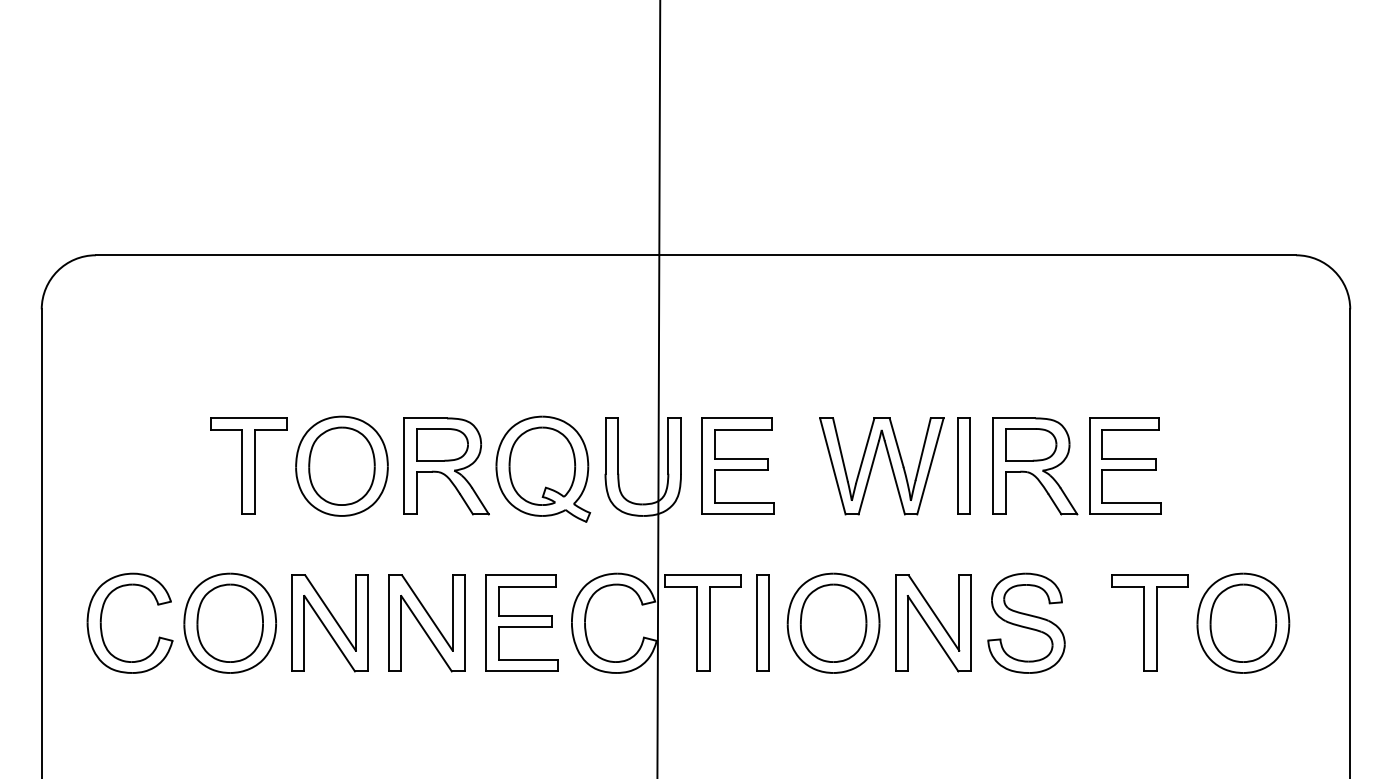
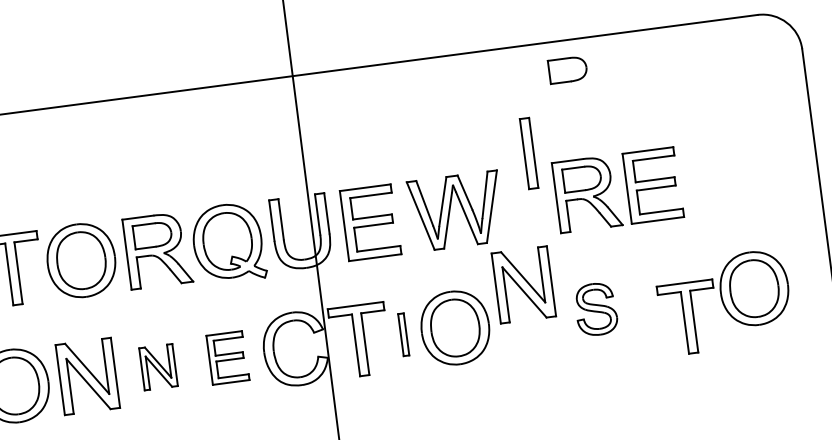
part: (1031, 295) -> (568, 69), added
part: (873, 465) -> (450, 211), moved
part: (963, 465) -> (528, 152), moved
part: (521, 622) -> (227, 357), size x0.7
part: (762, 622) -> (403, 334), size x0.6
part: (1026, 622) -> (596, 308), size x0.7
part: (1149, 622) -> (688, 317), moved
part: (426, 623) -> (158, 367), size x0.6
part: (933, 623) -> (523, 284), moved

